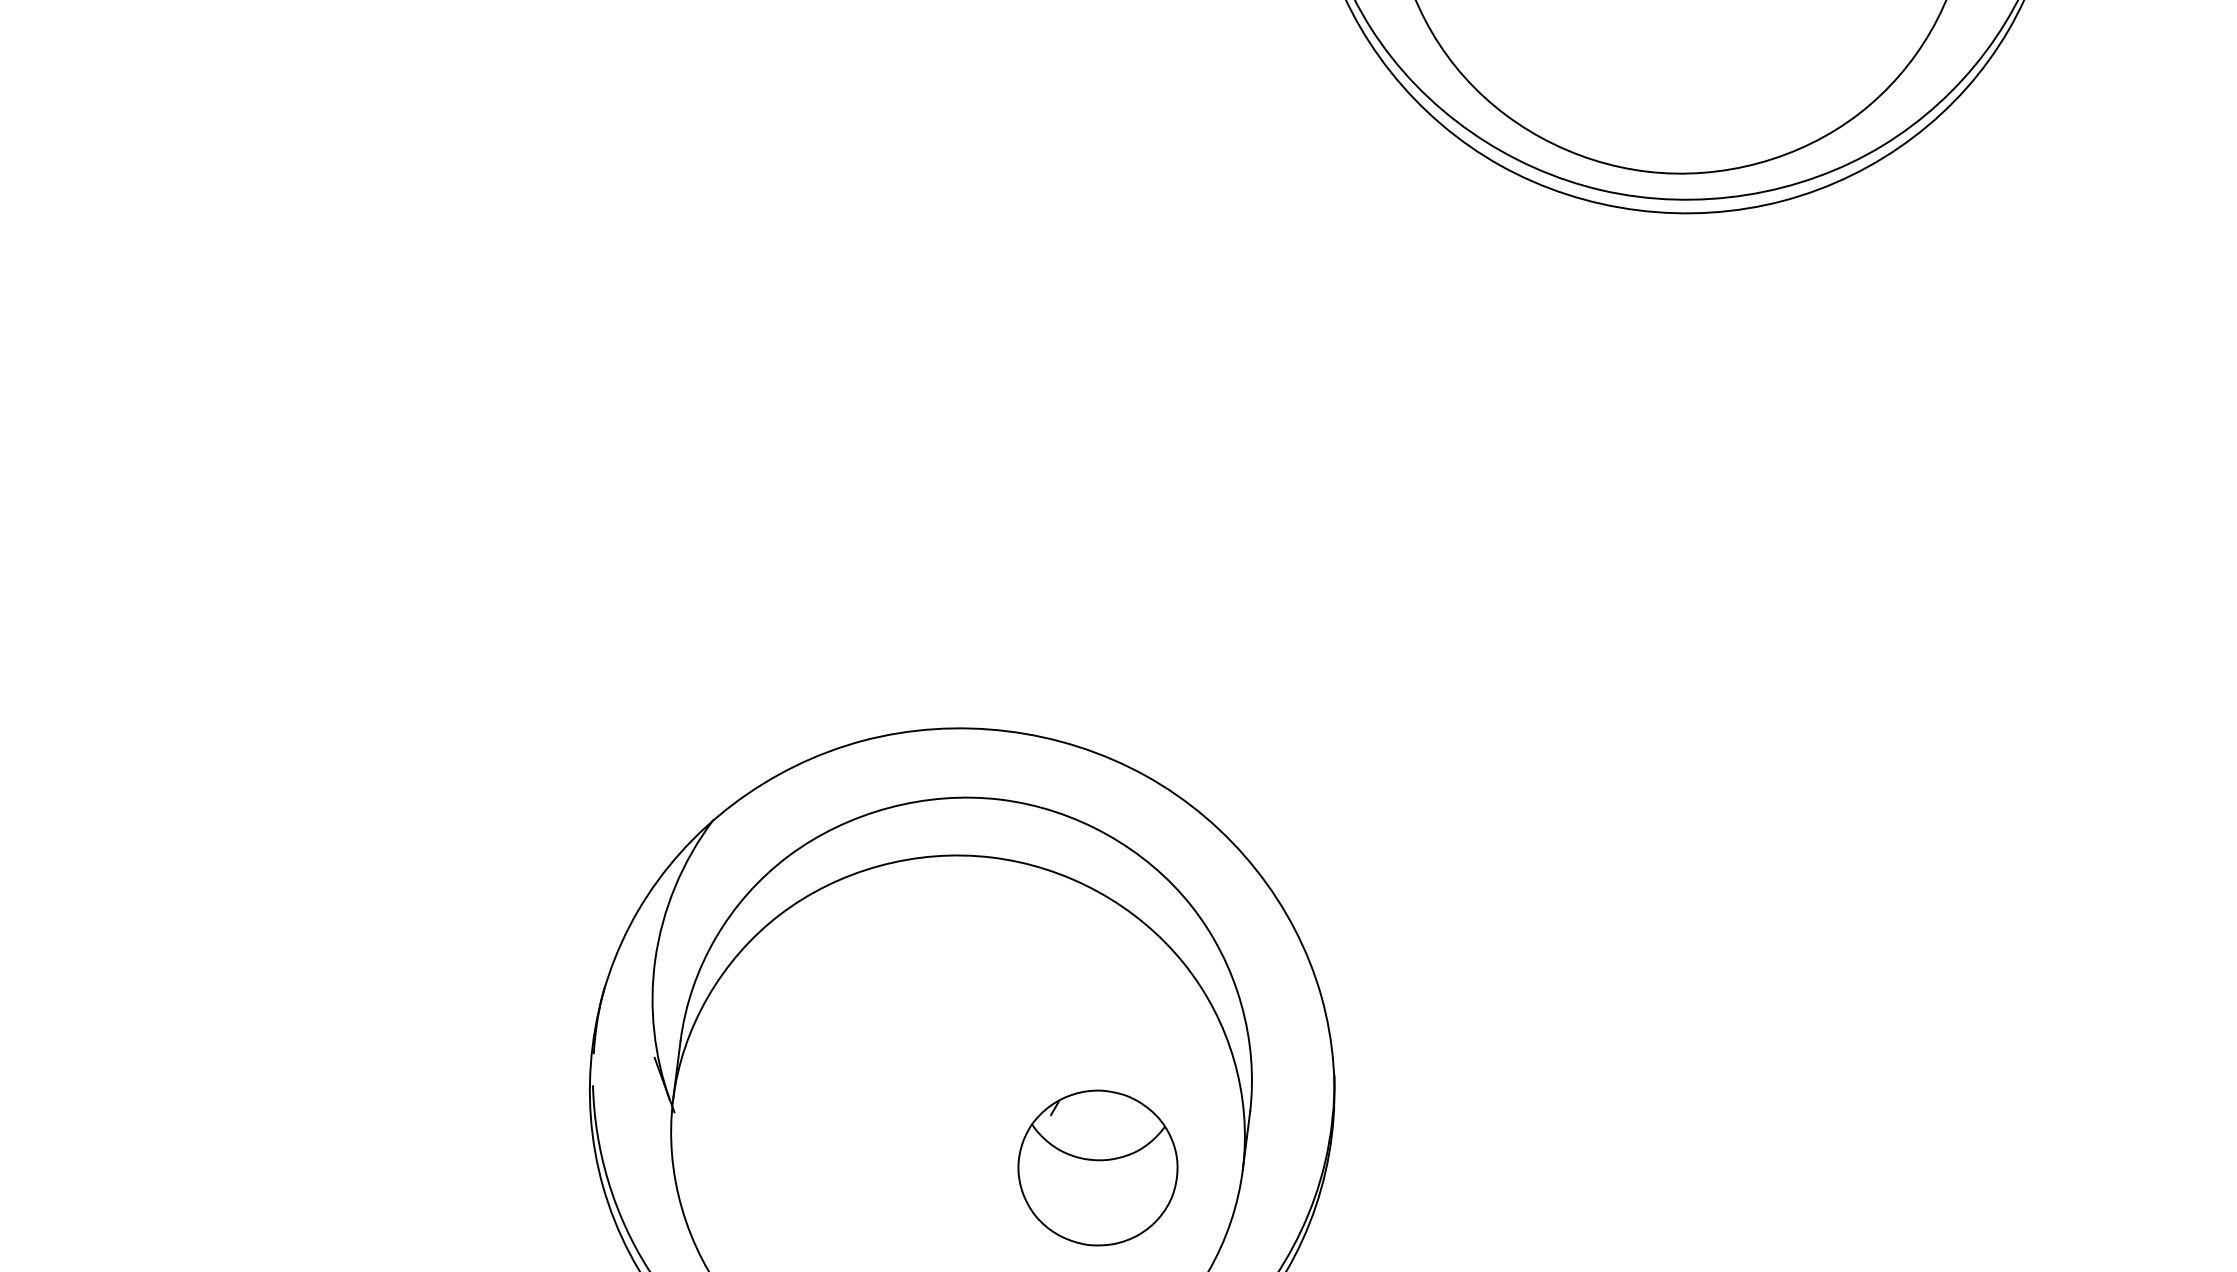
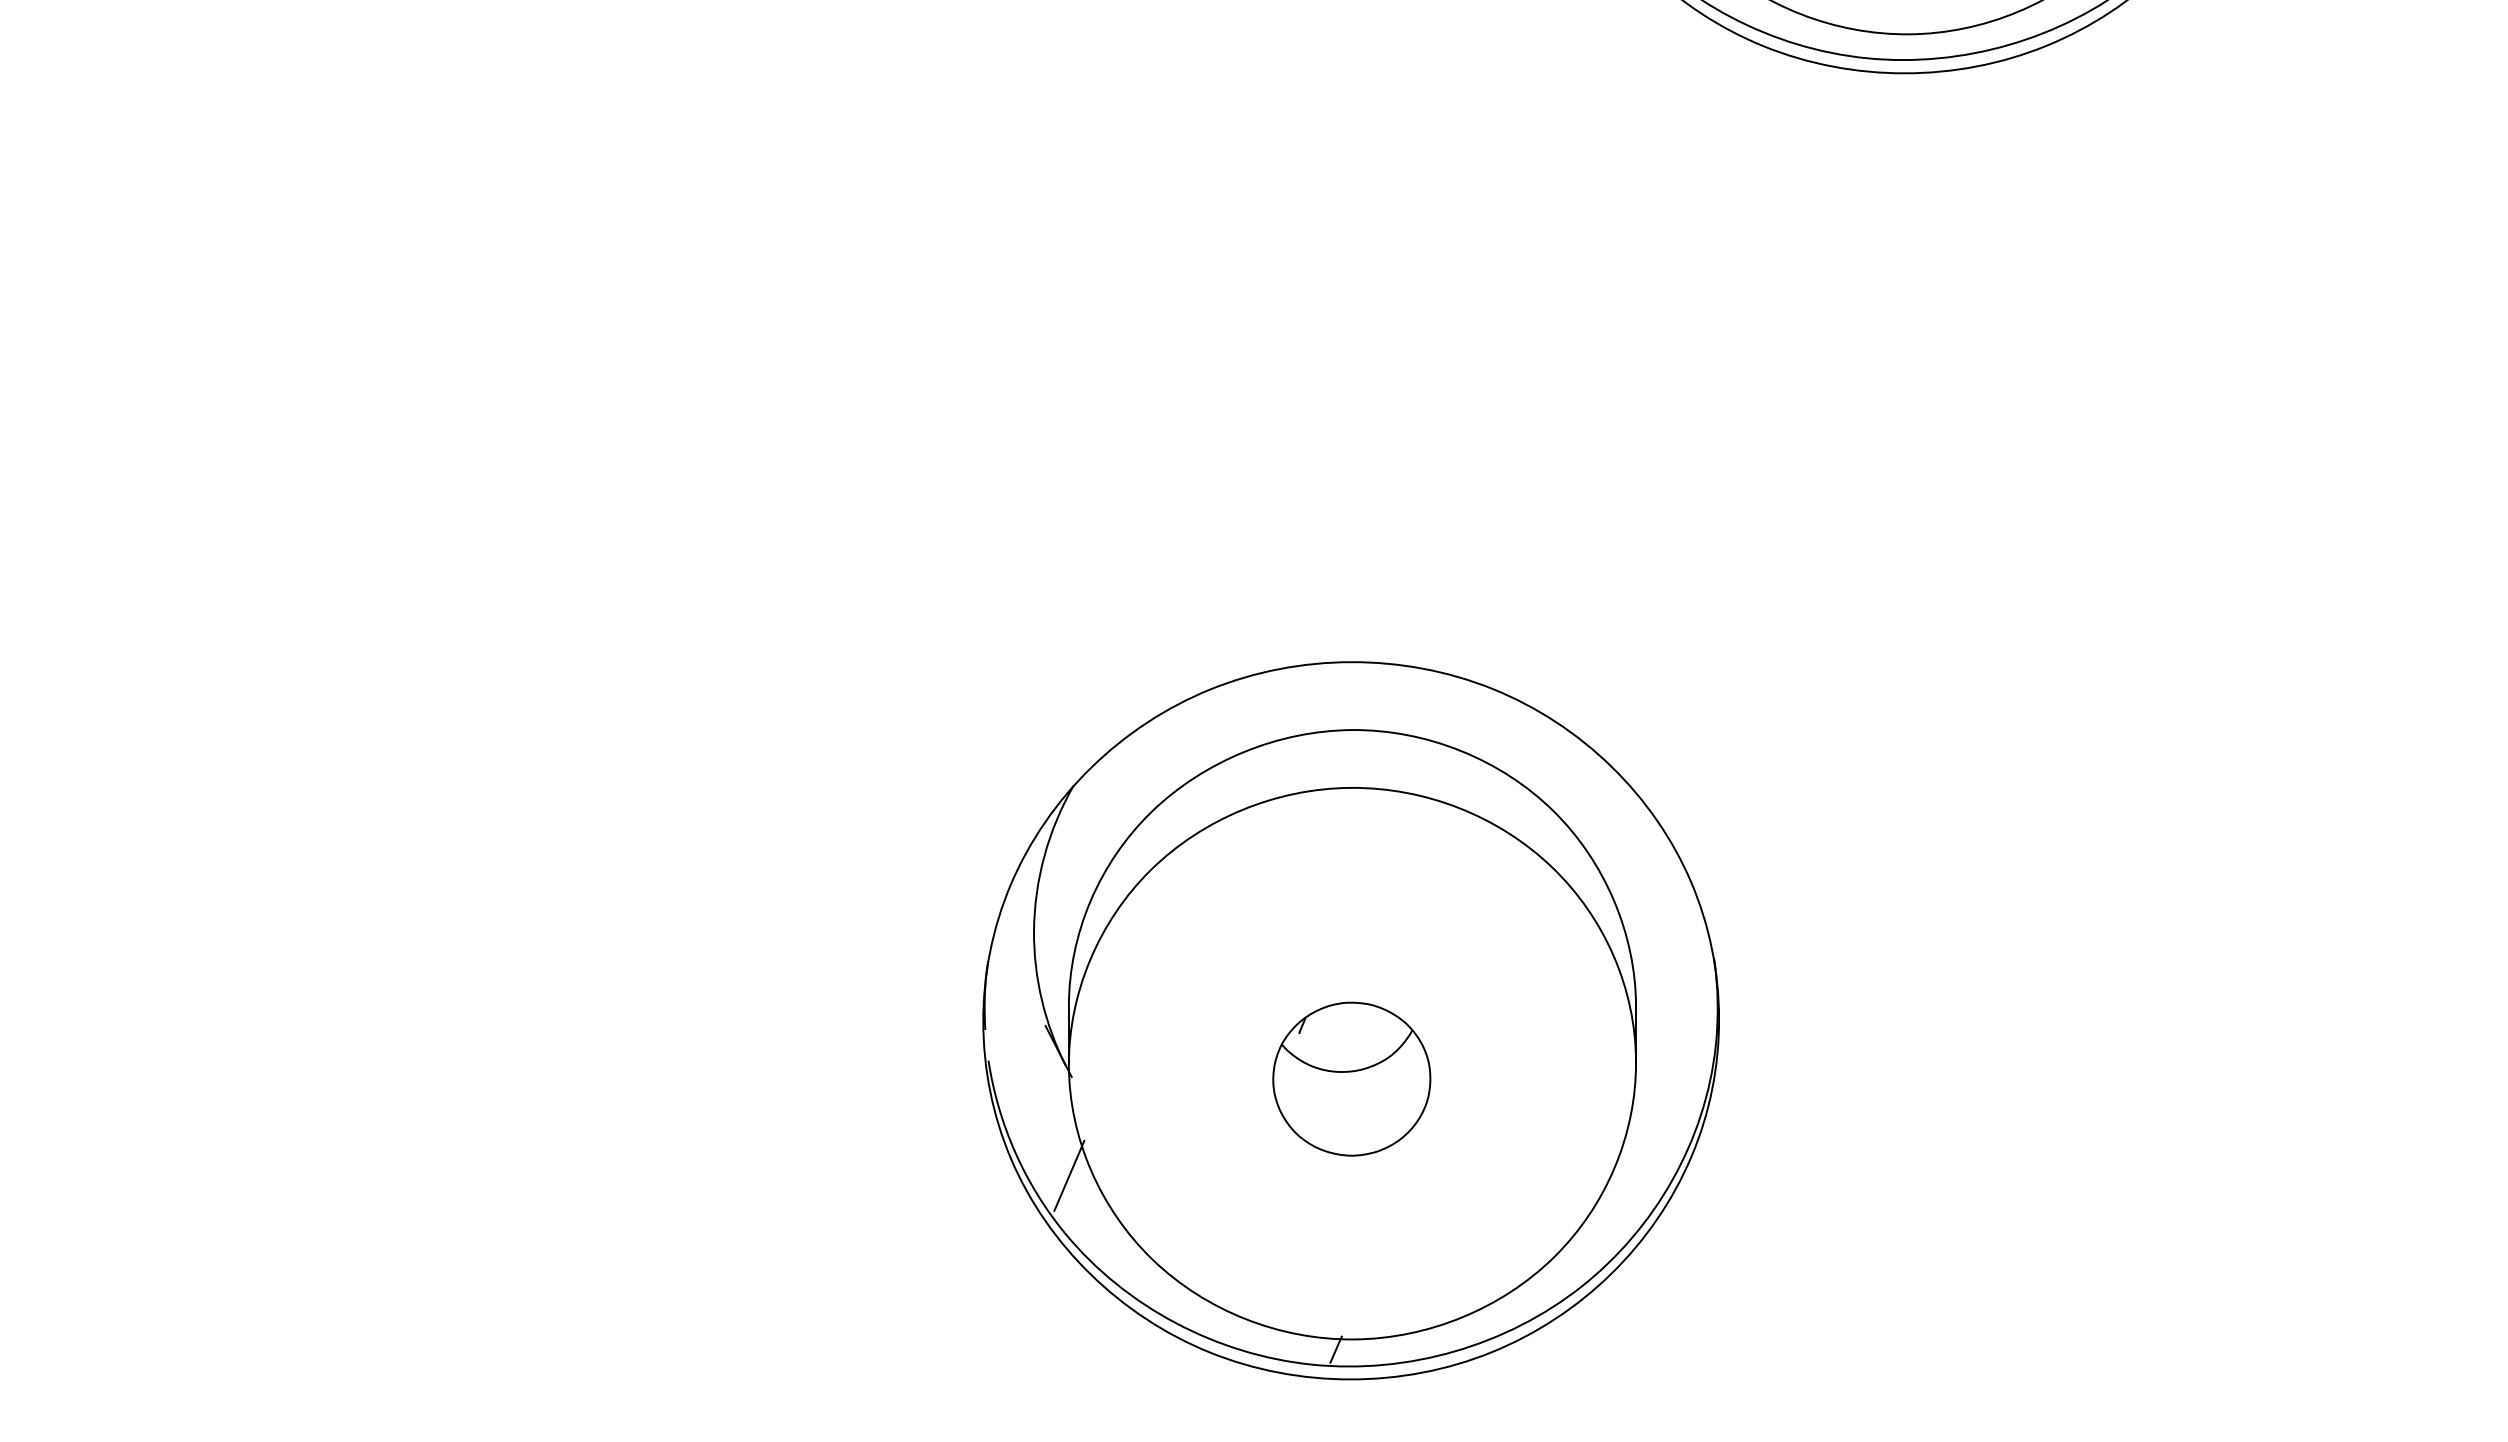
part: (1097, 1167) -> (1351, 1078), moved
line: (659, 1210) -> (1069, 1175), added

